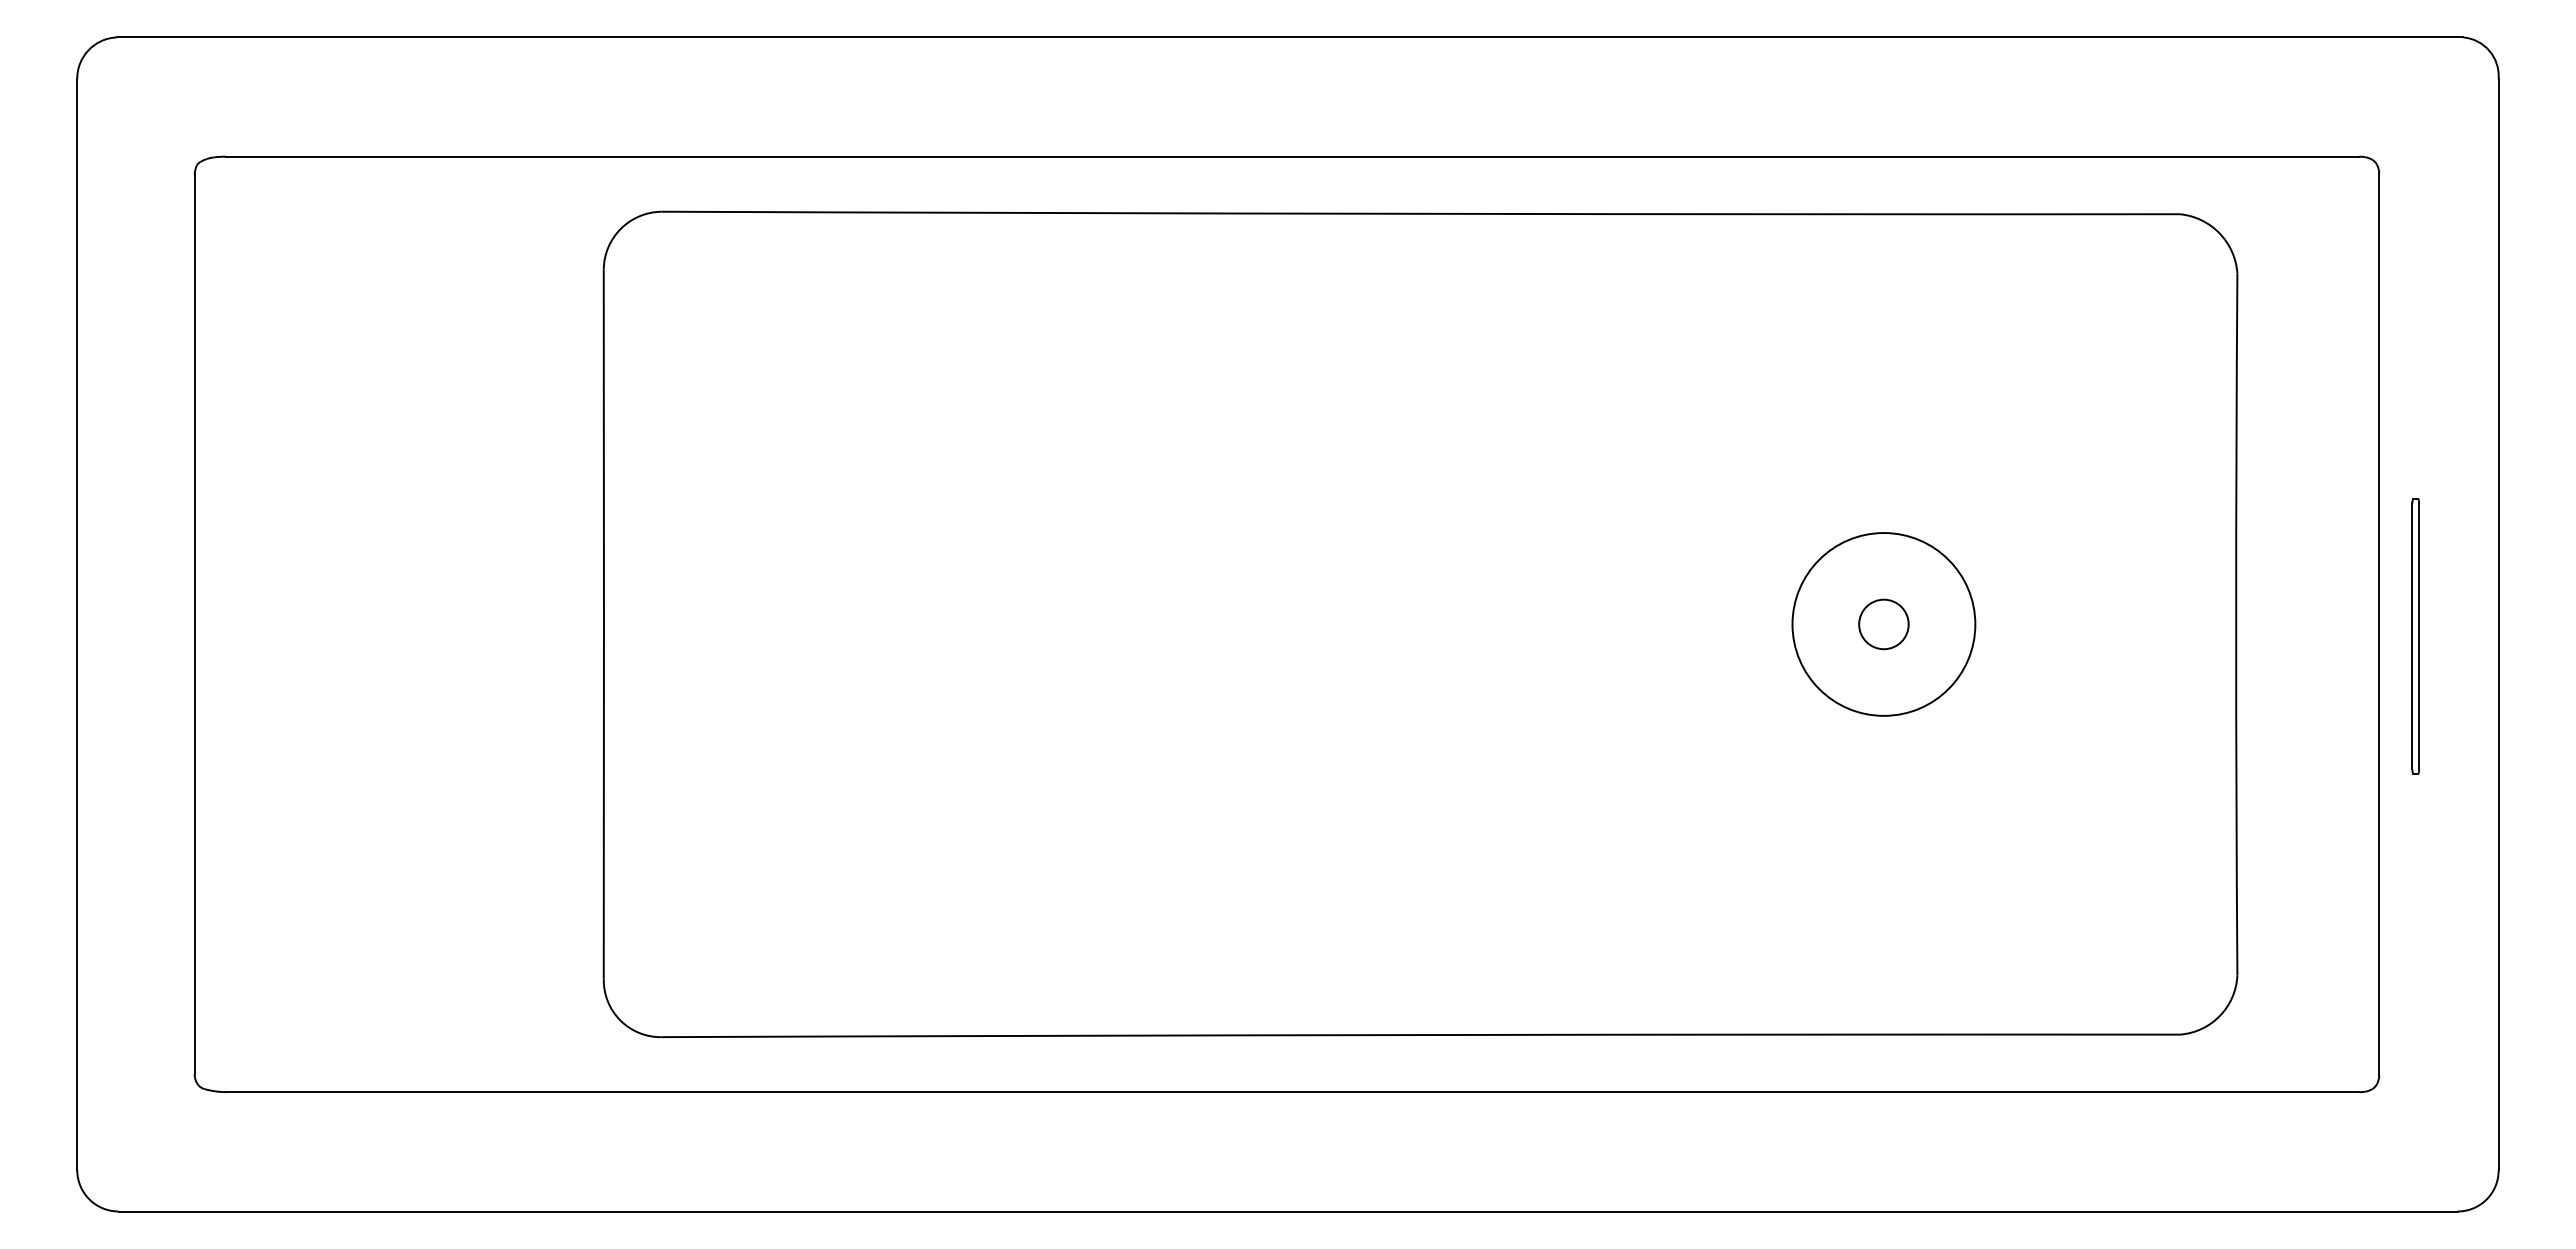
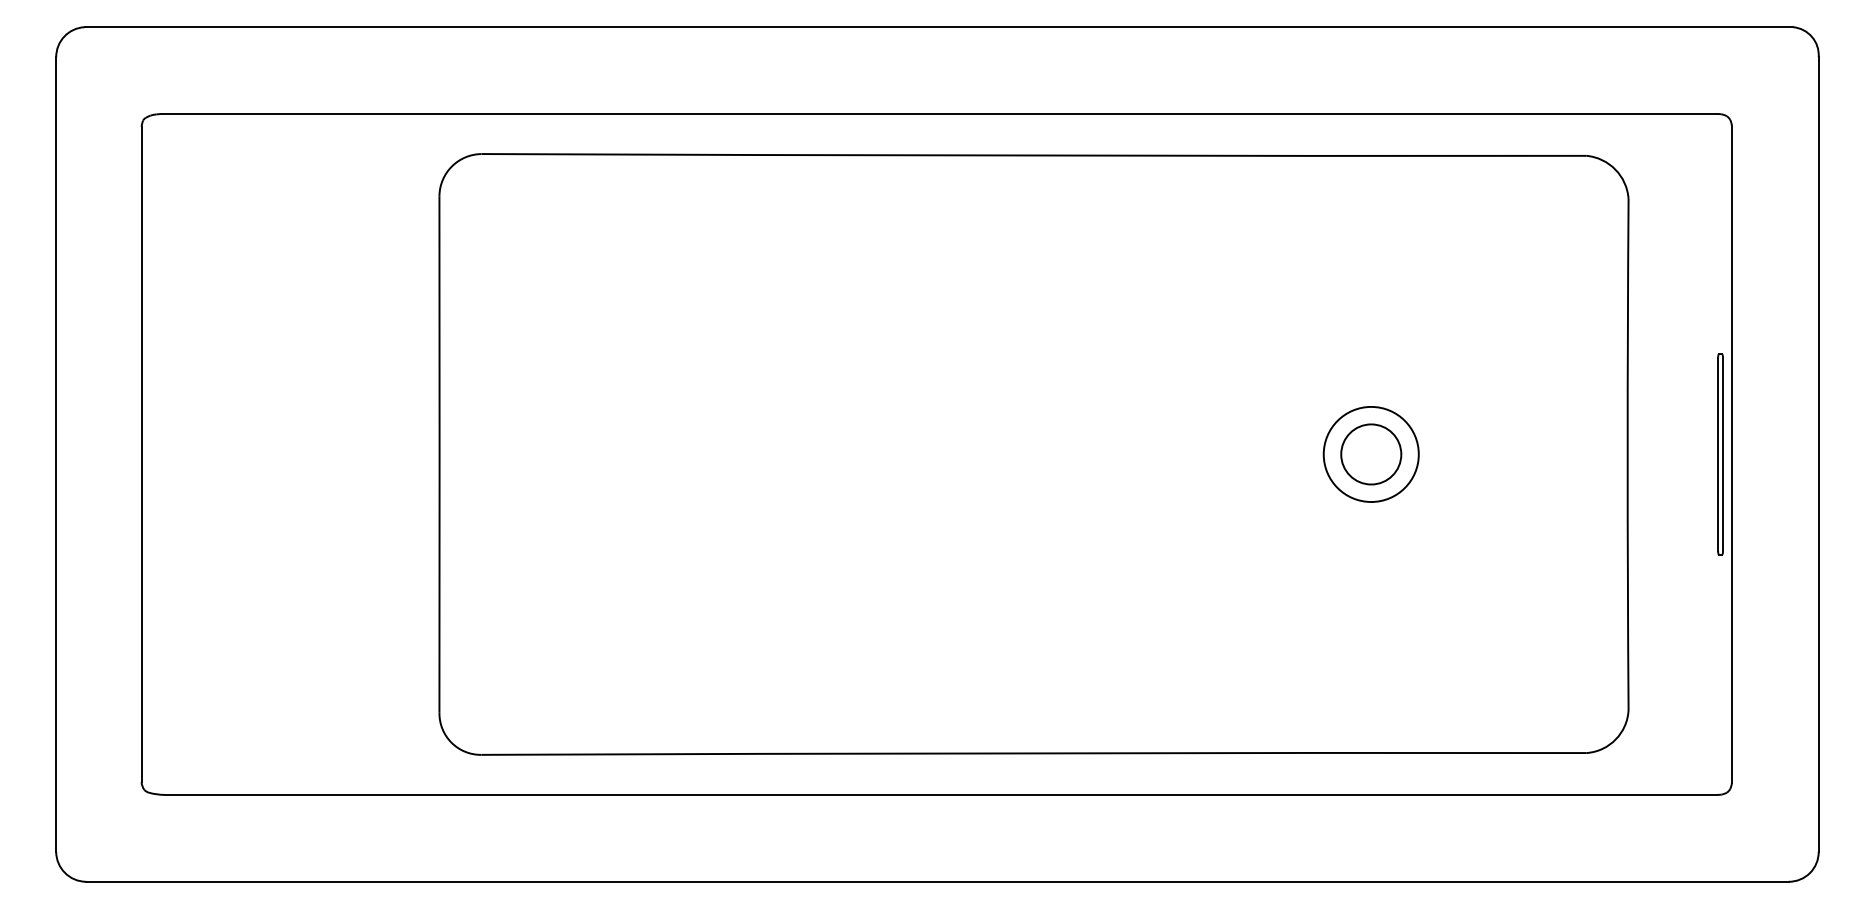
circle: (1883, 624) -> (1370, 454), size x0.71
circle: (1883, 624) -> (1370, 454), size x1.67
part: (2415, 636) -> (1720, 454), moved

